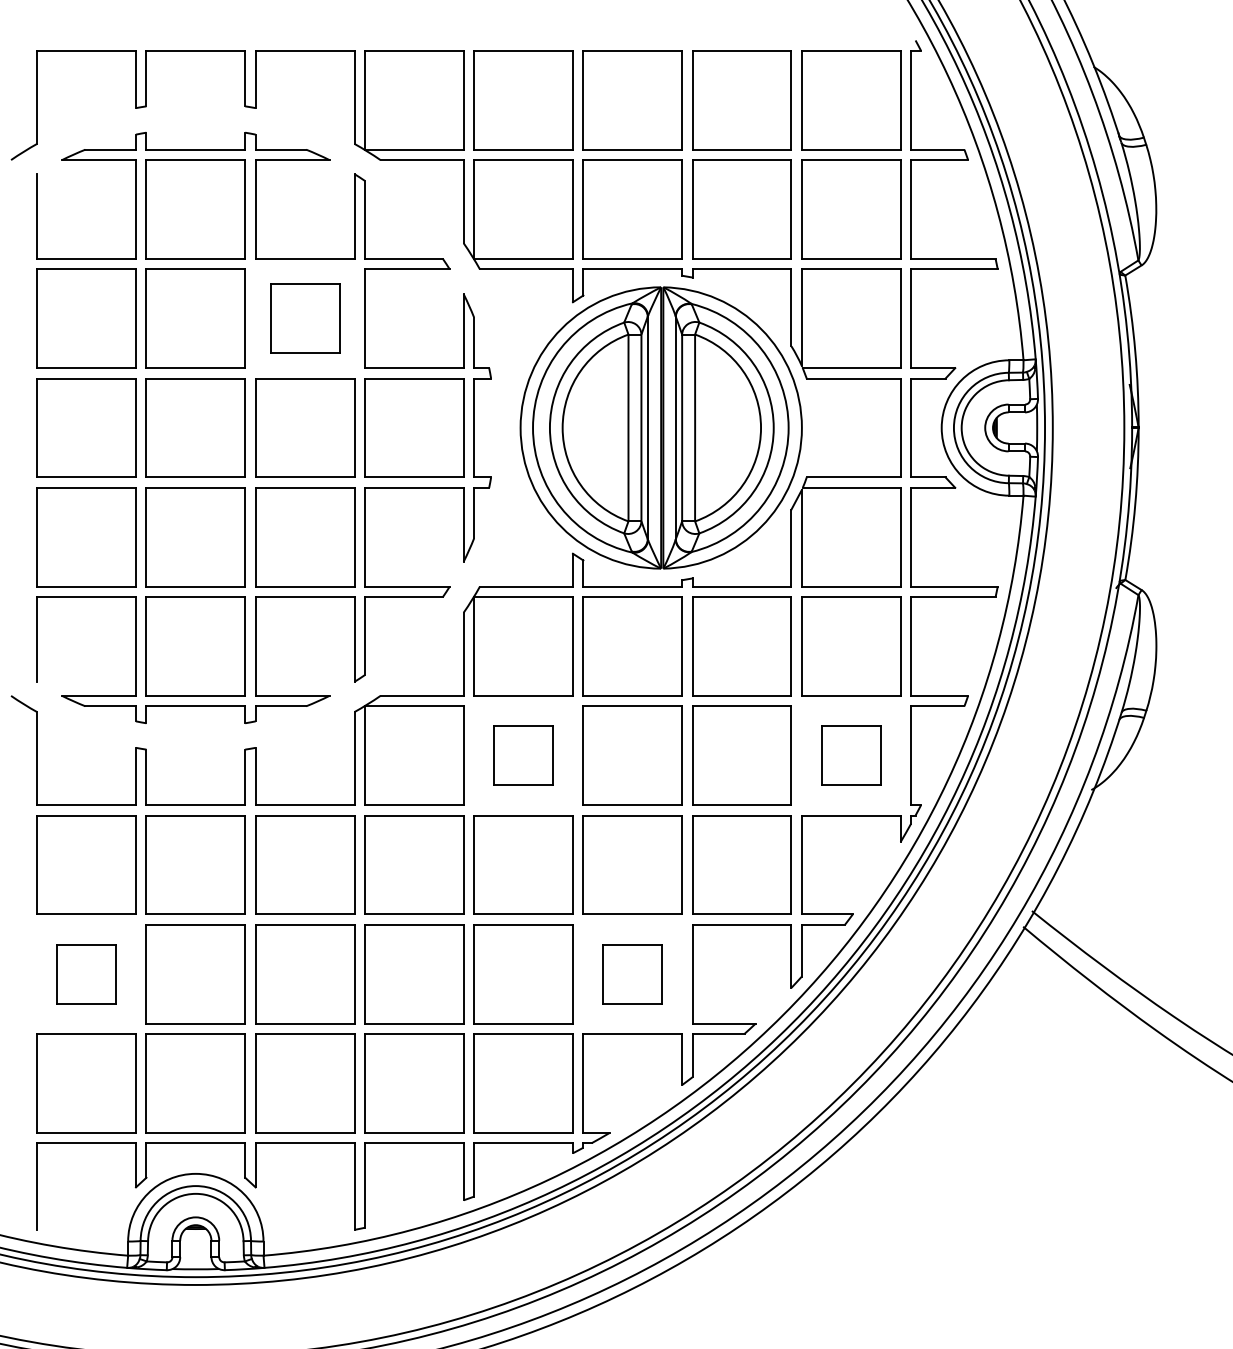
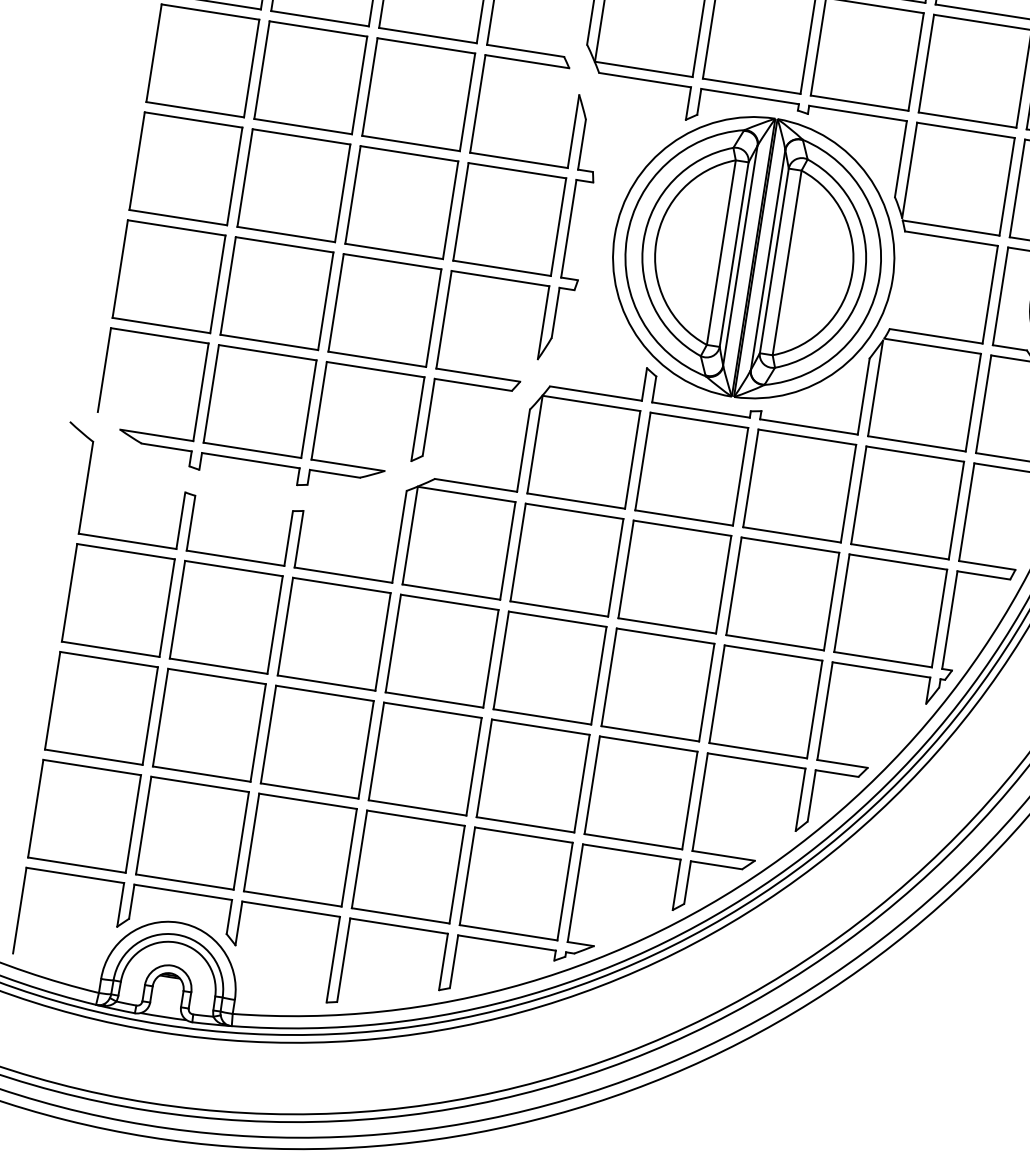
part: (305, 318) -> (419, 94), size x1.43
part: (523, 755) -> (566, 559), size x1.67
part: (851, 755) -> (890, 610), size x1.67
part: (86, 974) -> (101, 708), size x1.67
part: (632, 974) -> (640, 793), size x1.67

